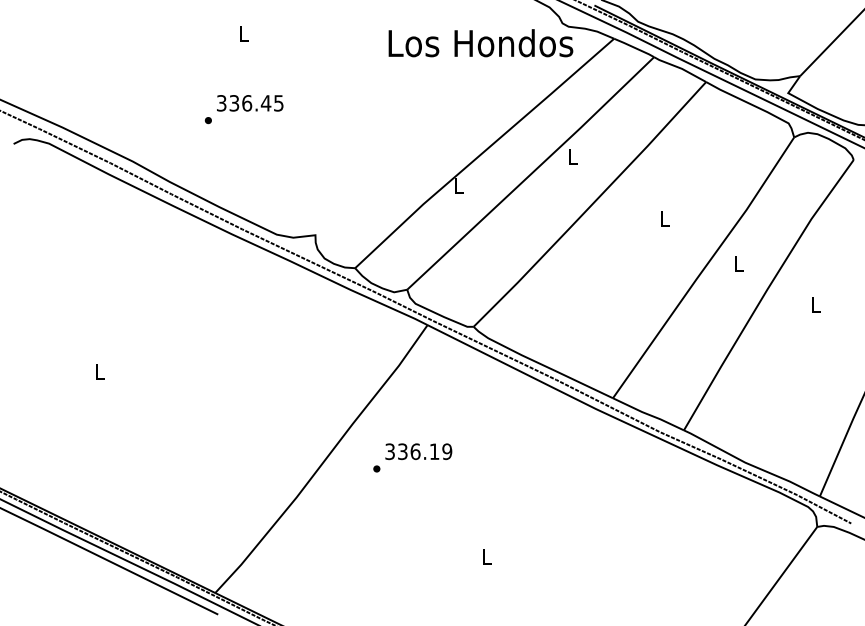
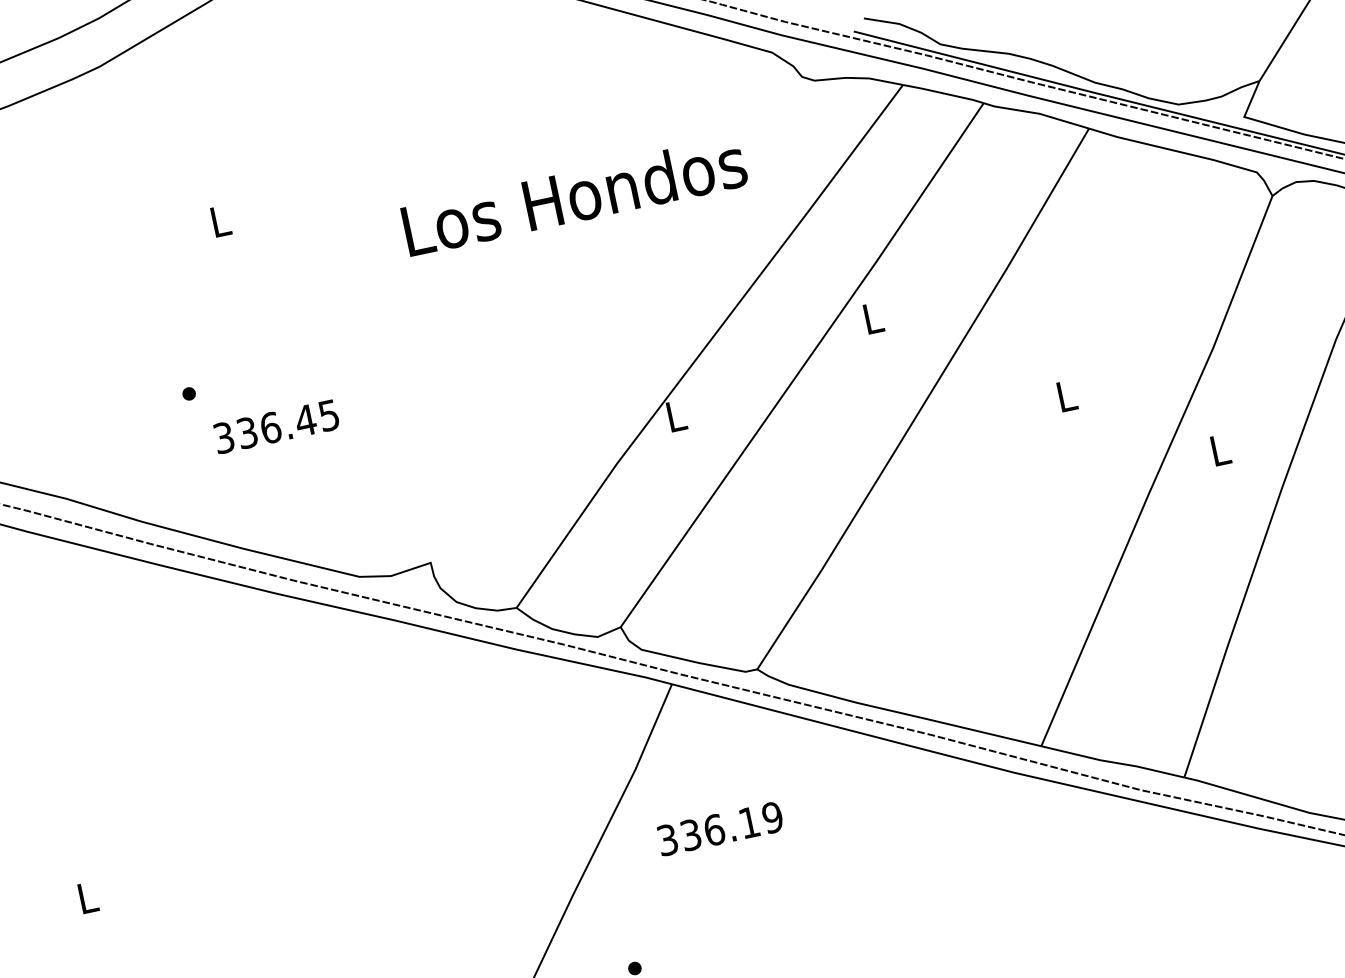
text: (480, 43) -> (573, 196), moved
text: (250, 103) -> (277, 426), moved
text: (418, 451) -> (719, 828), moved

